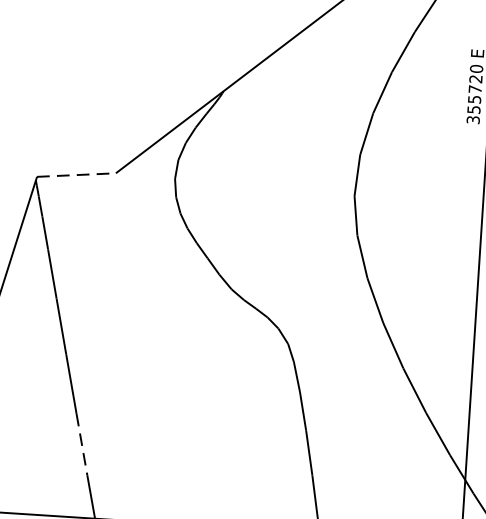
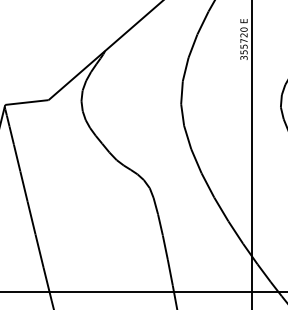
line: (75, 174) -> (26, 102), dashed -> solid
line: (81, 445) -> (39, 251), dashed -> solid

